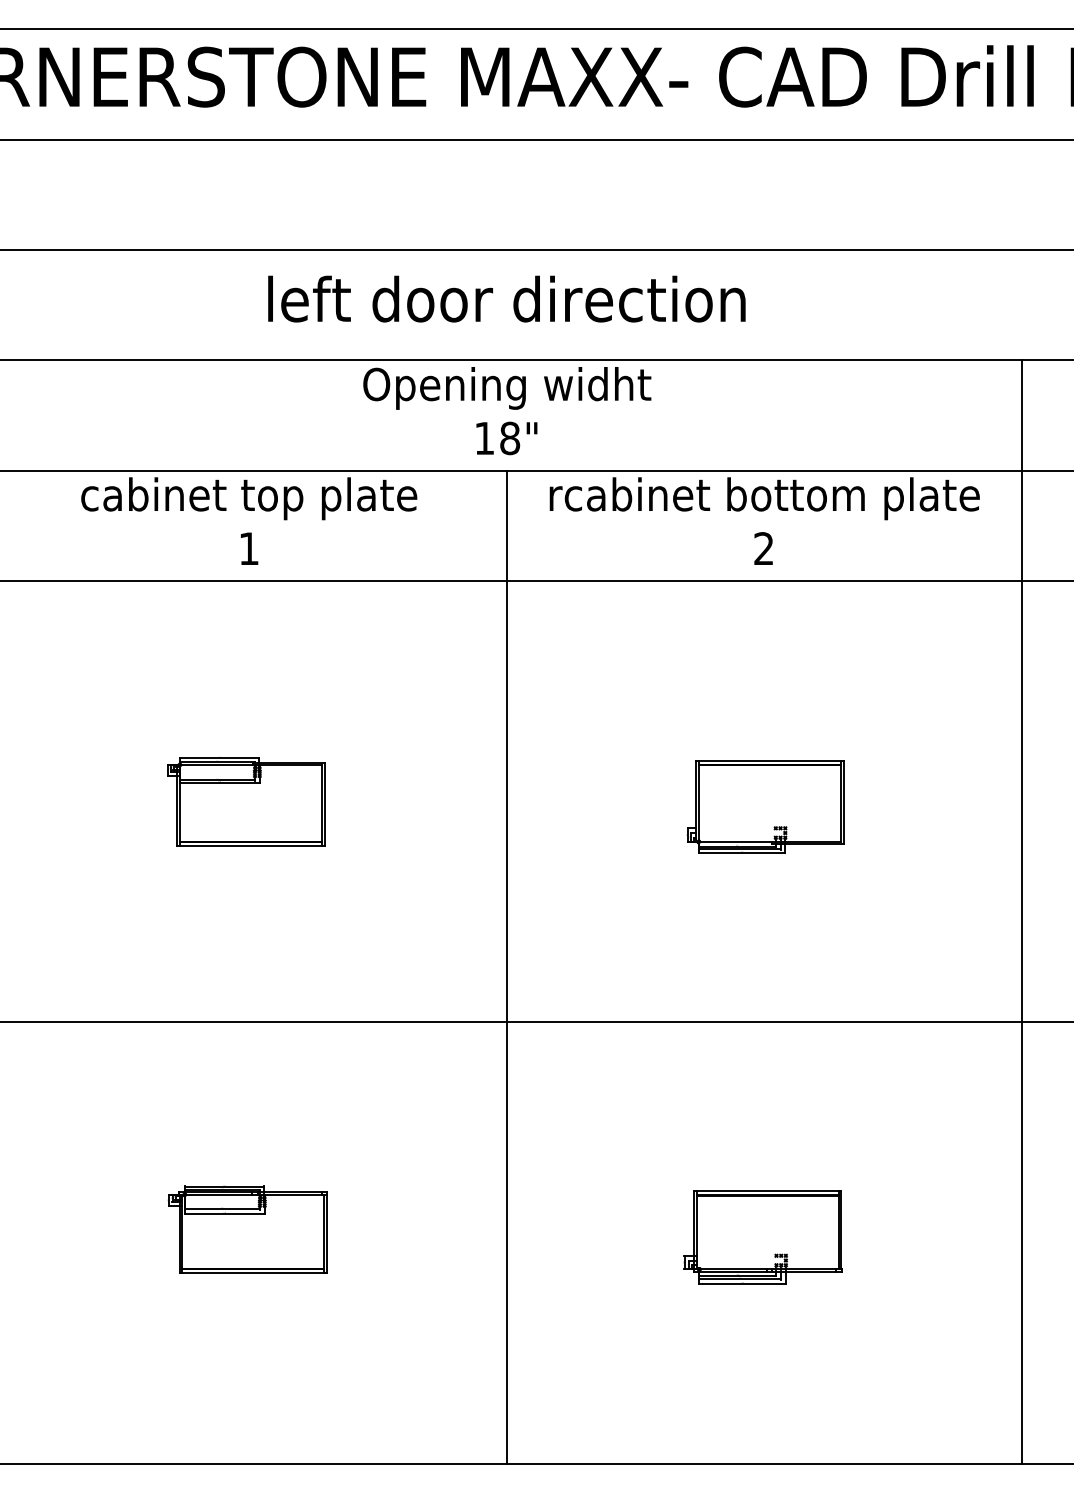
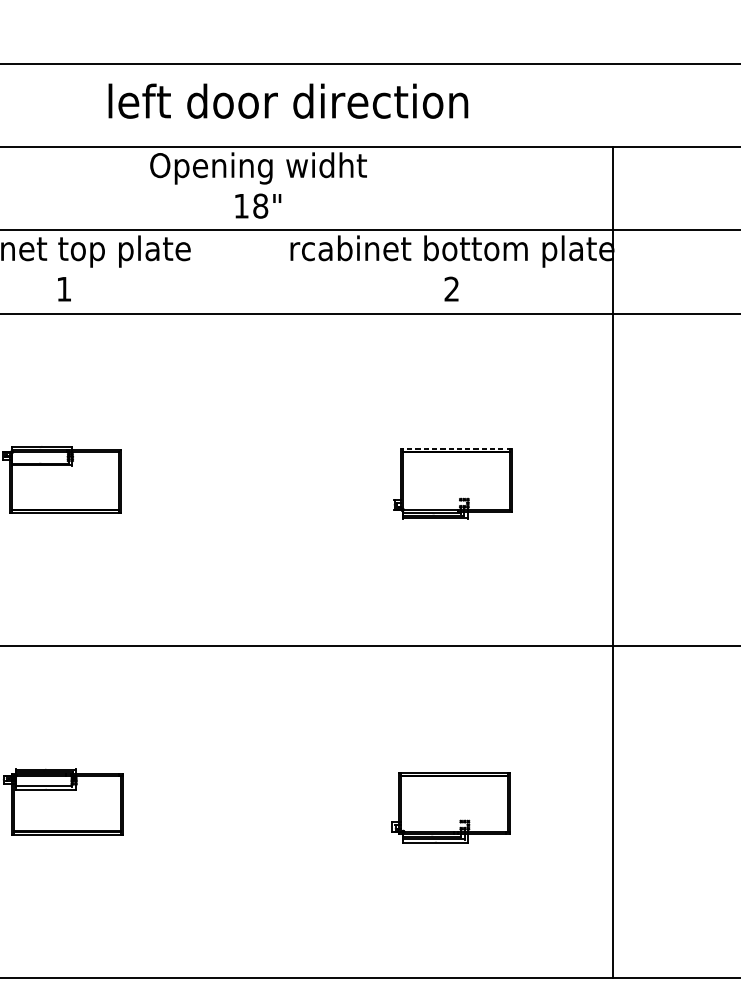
text: (506, 298) -> (288, 100), moved
line: (769, 760) -> (456, 448), solid -> dashed
line: (1021, 911) -> (612, 562), moved
line: (506, 966) -> (257, 603), removed

